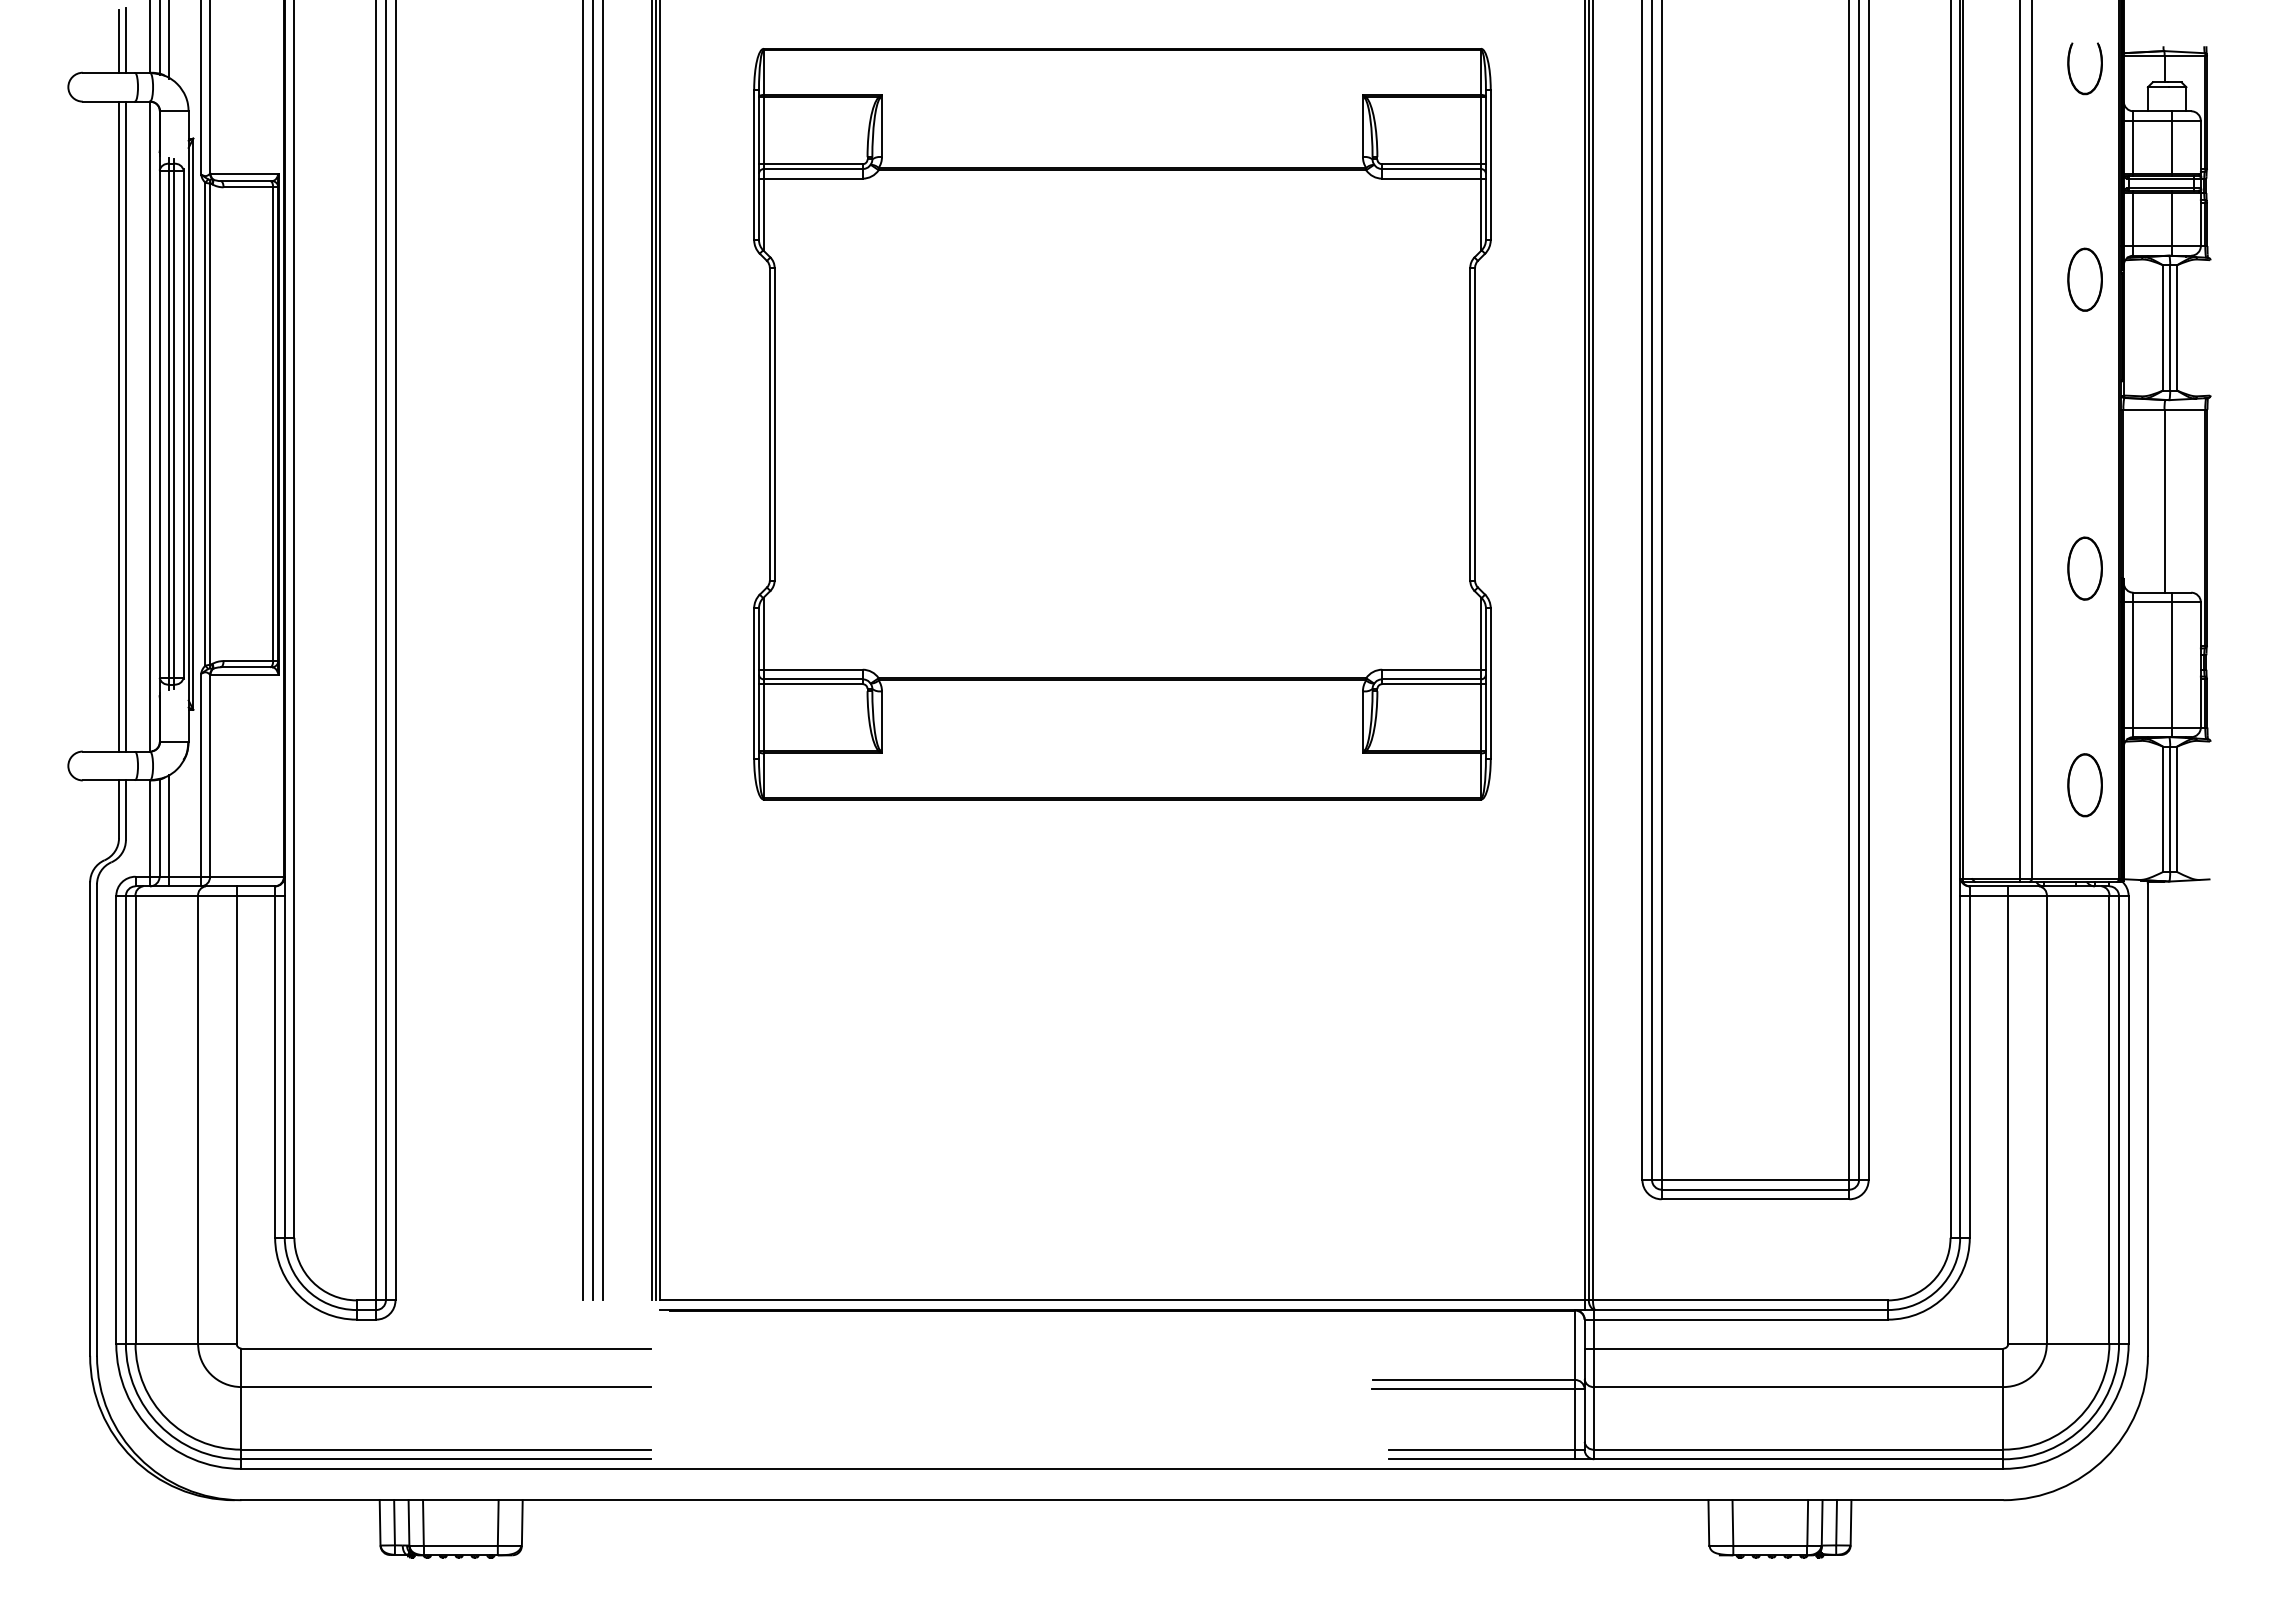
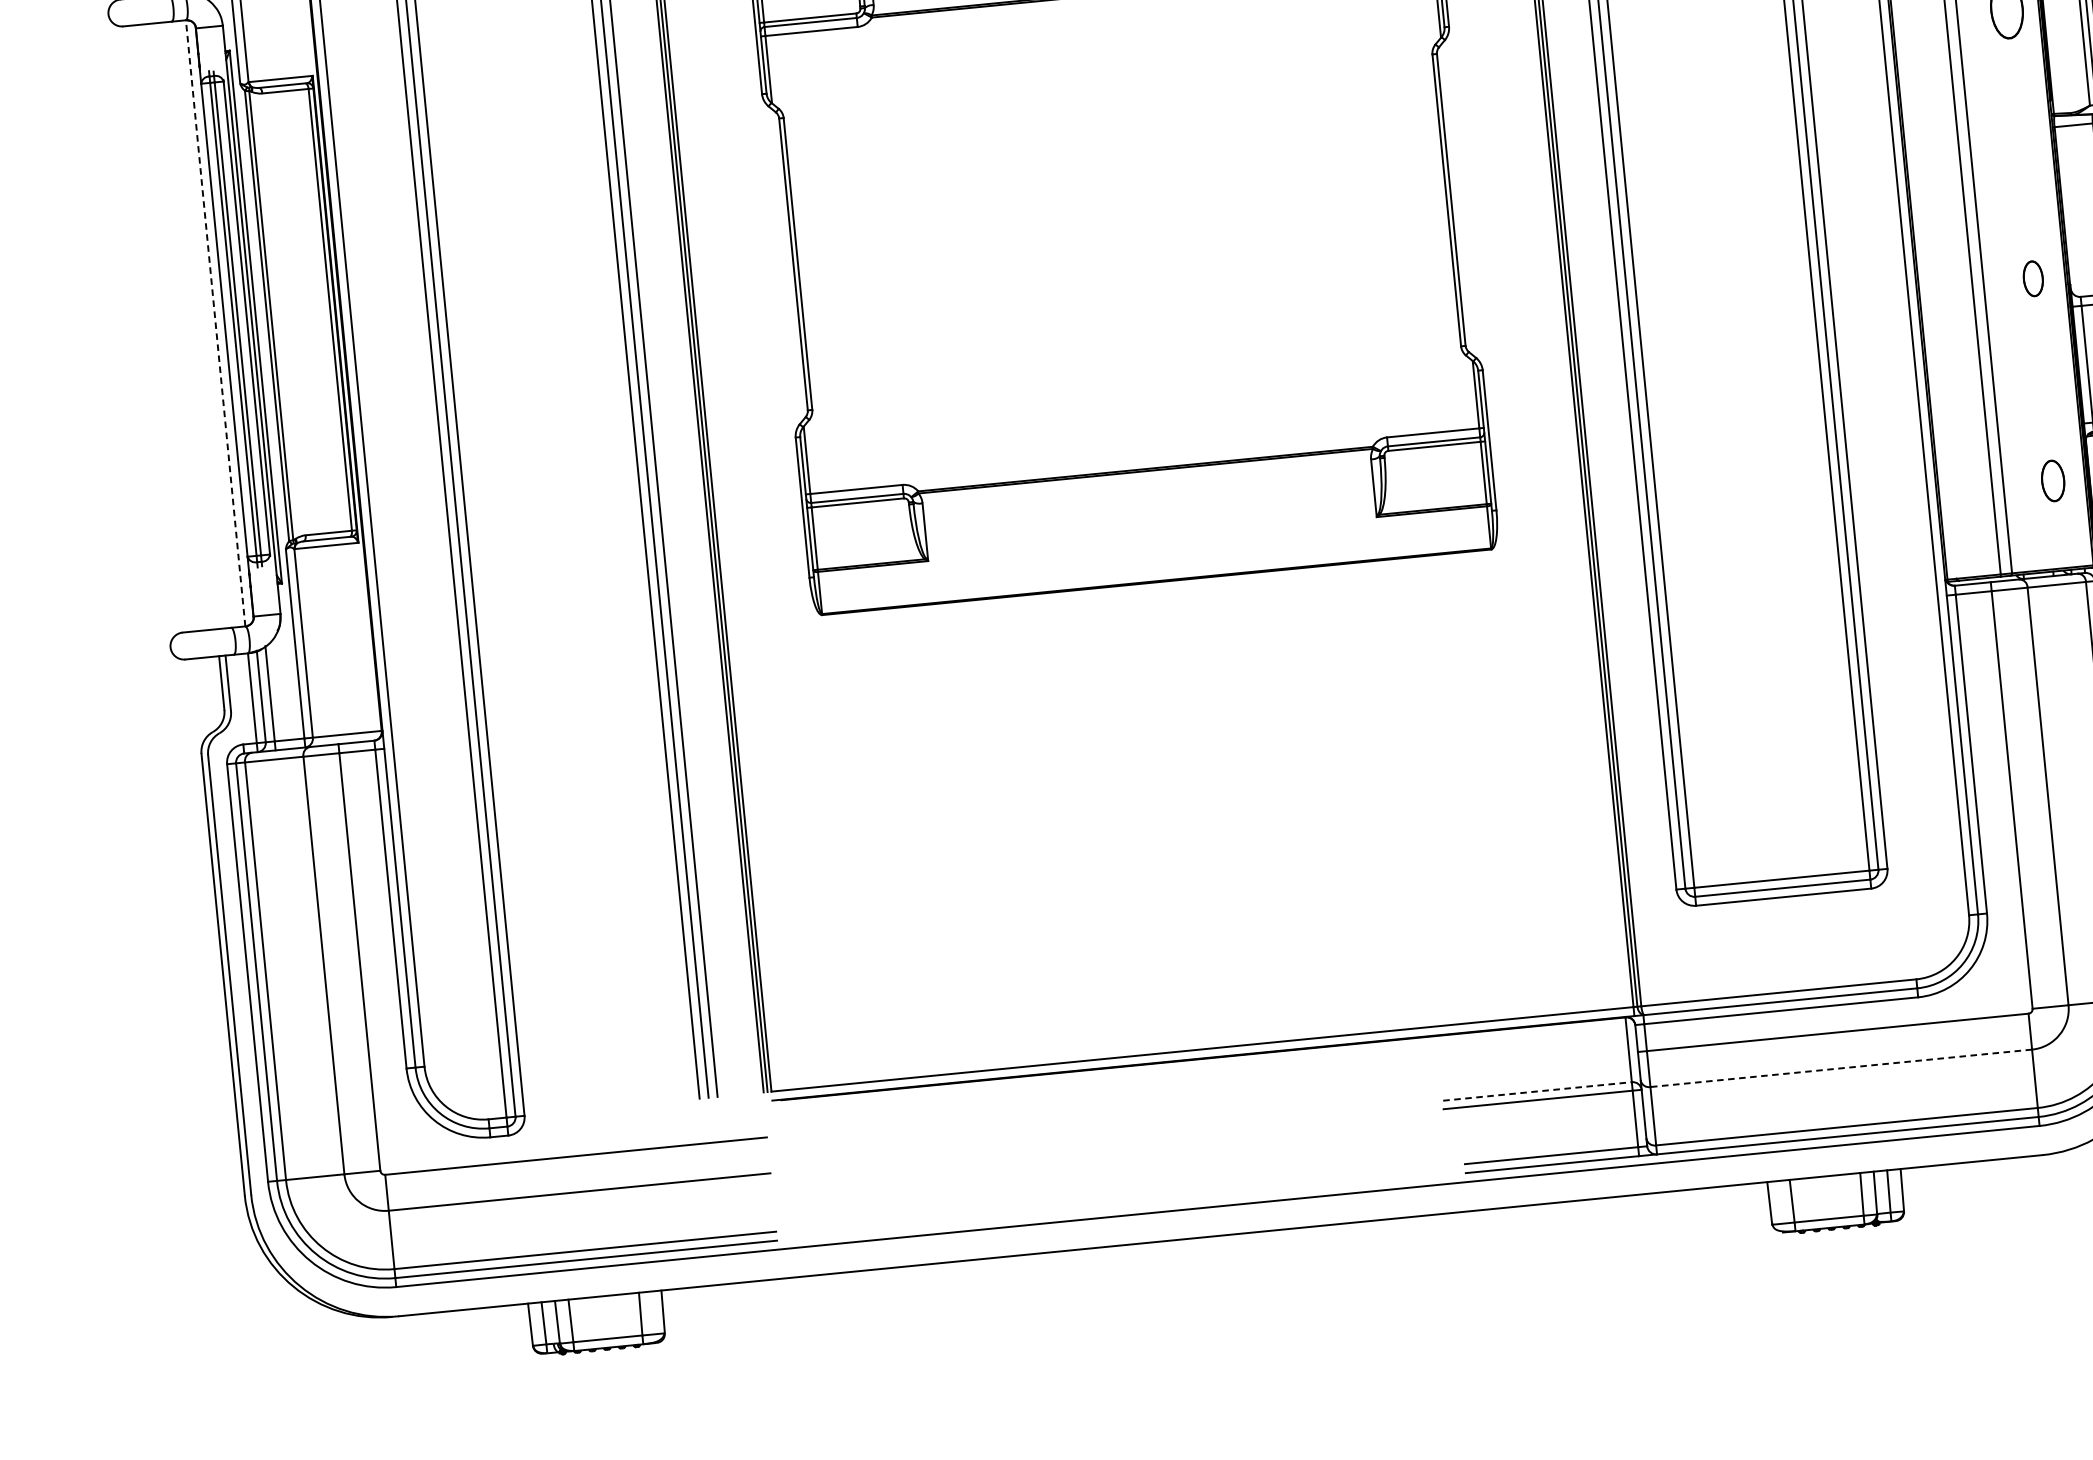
line: (119, 426) -> (187, 326), removed
line: (125, 426) -> (192, 325), removed
line: (149, 426) -> (215, 323), solid -> dashed
part: (2084, 568) -> (2032, 278), size x0.6
part: (2084, 785) -> (2052, 481), size x0.7
line: (1474, 1379) -> (1538, 1090), solid -> dashed
line: (1798, 1387) -> (1840, 1068), solid -> dashed

